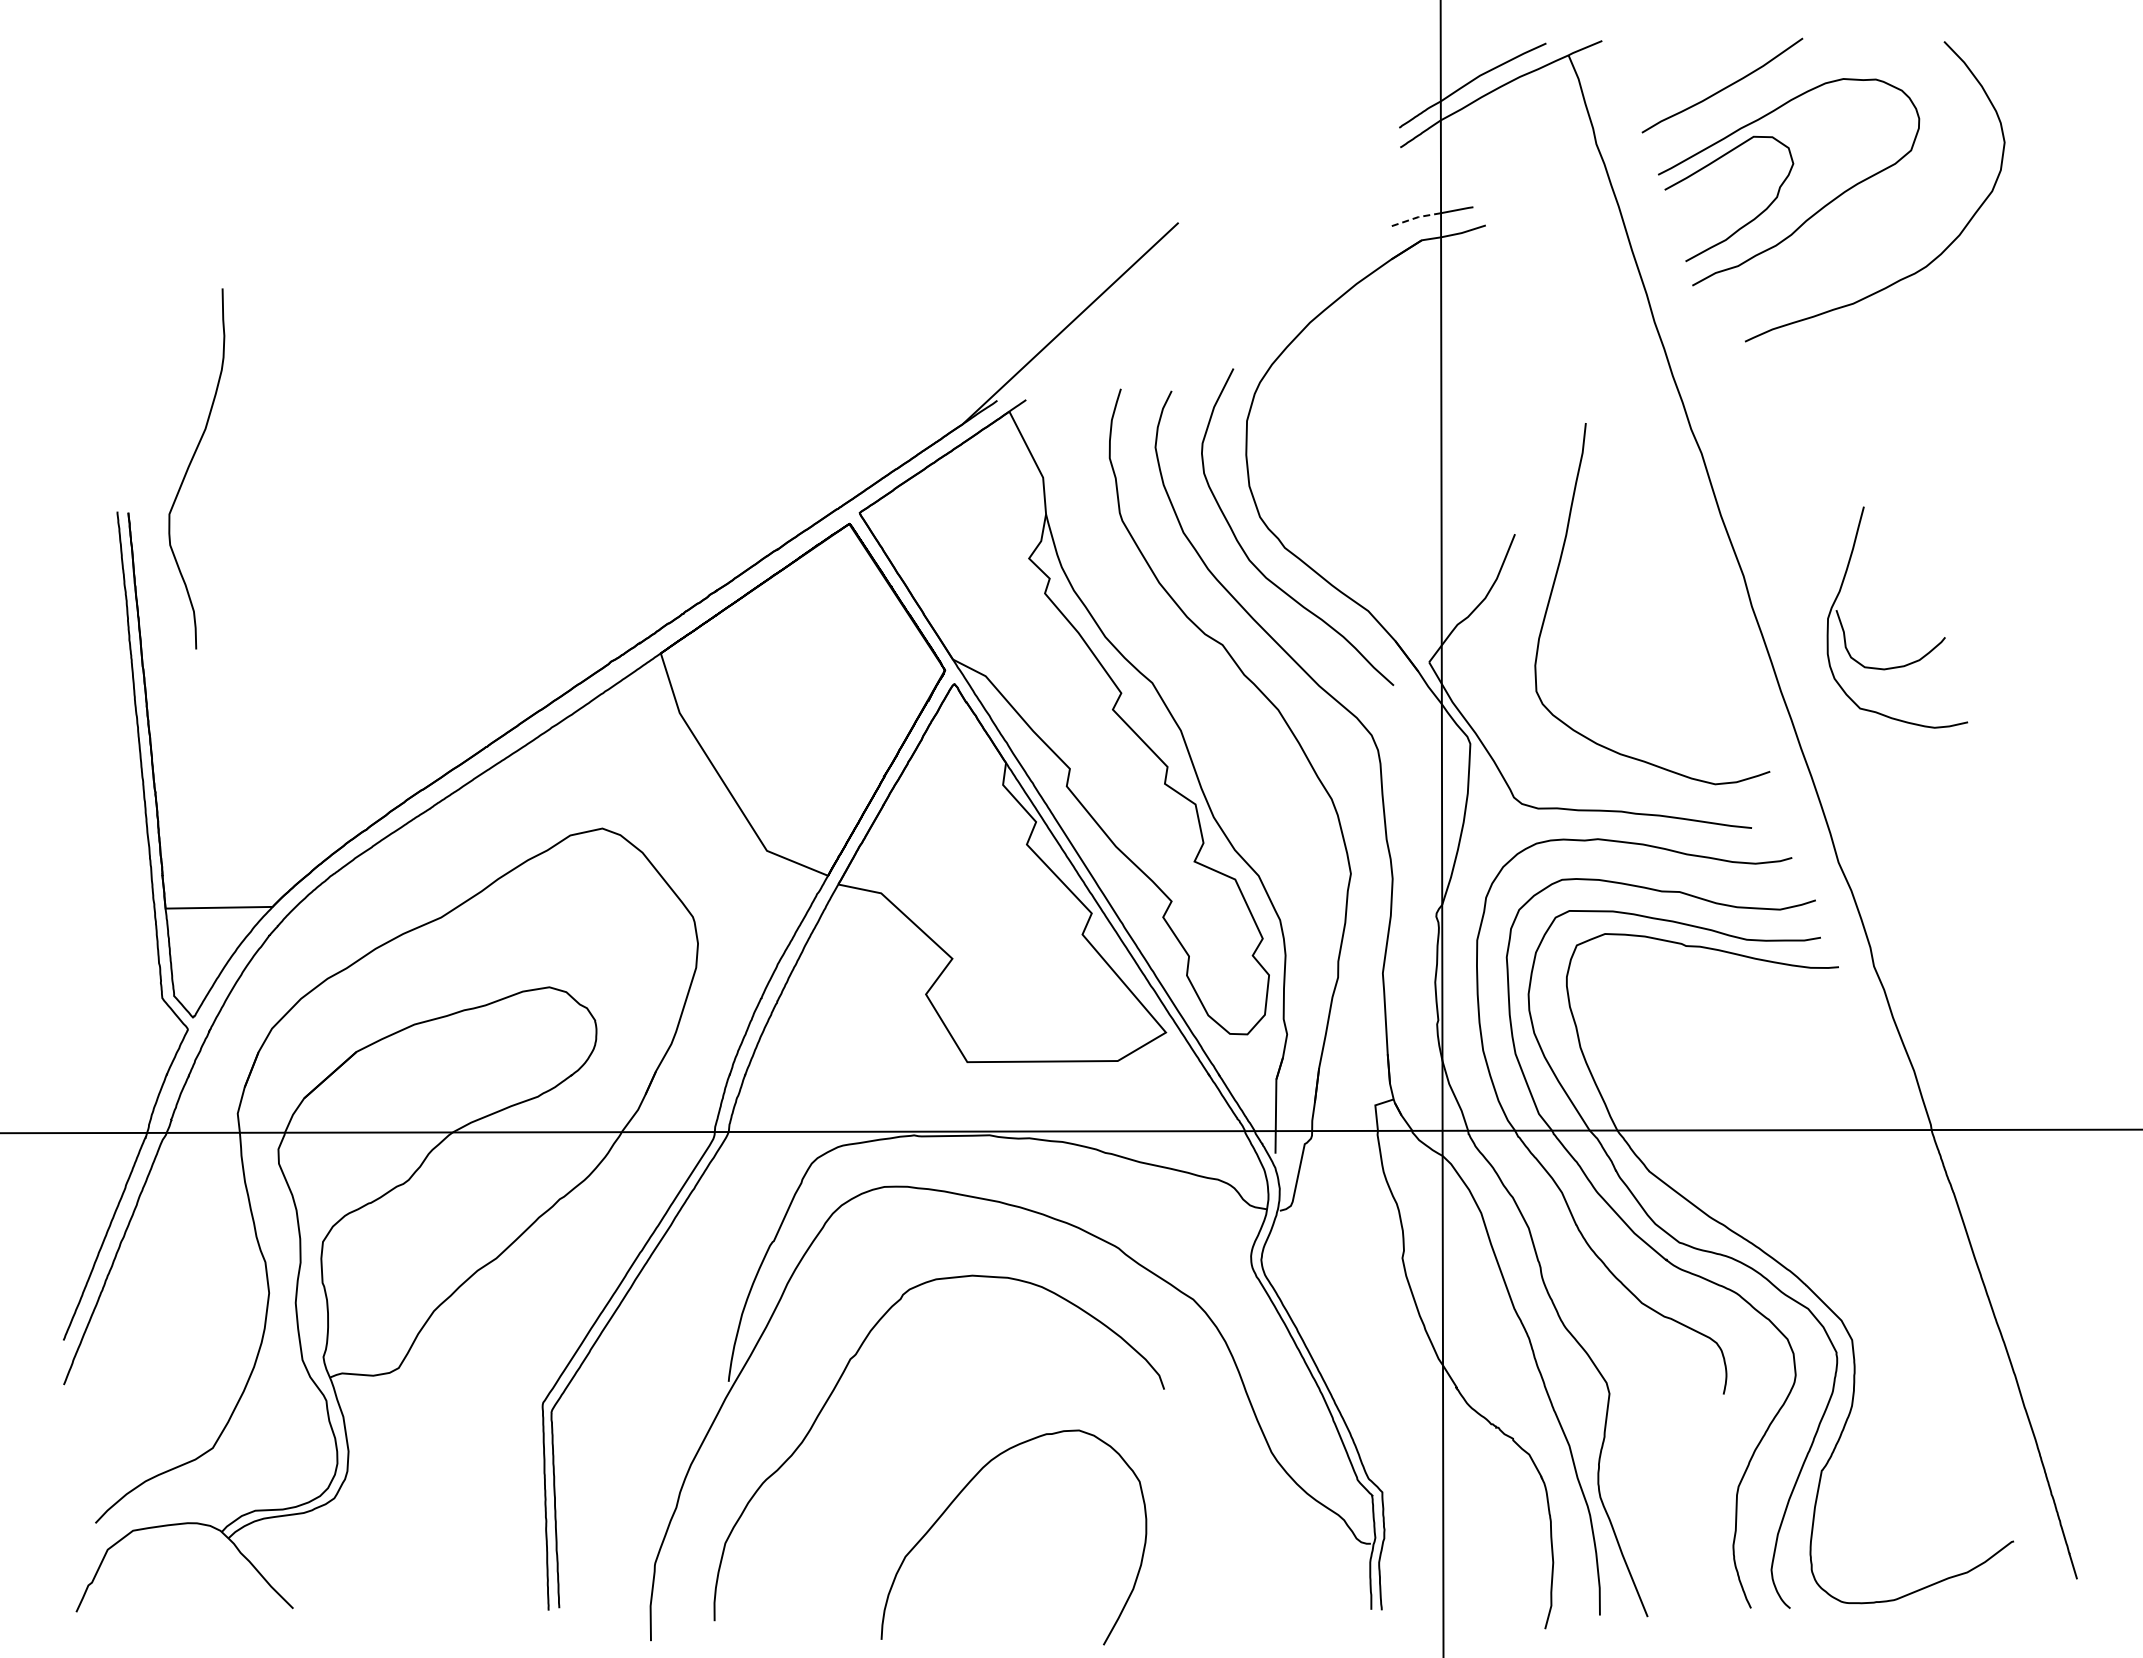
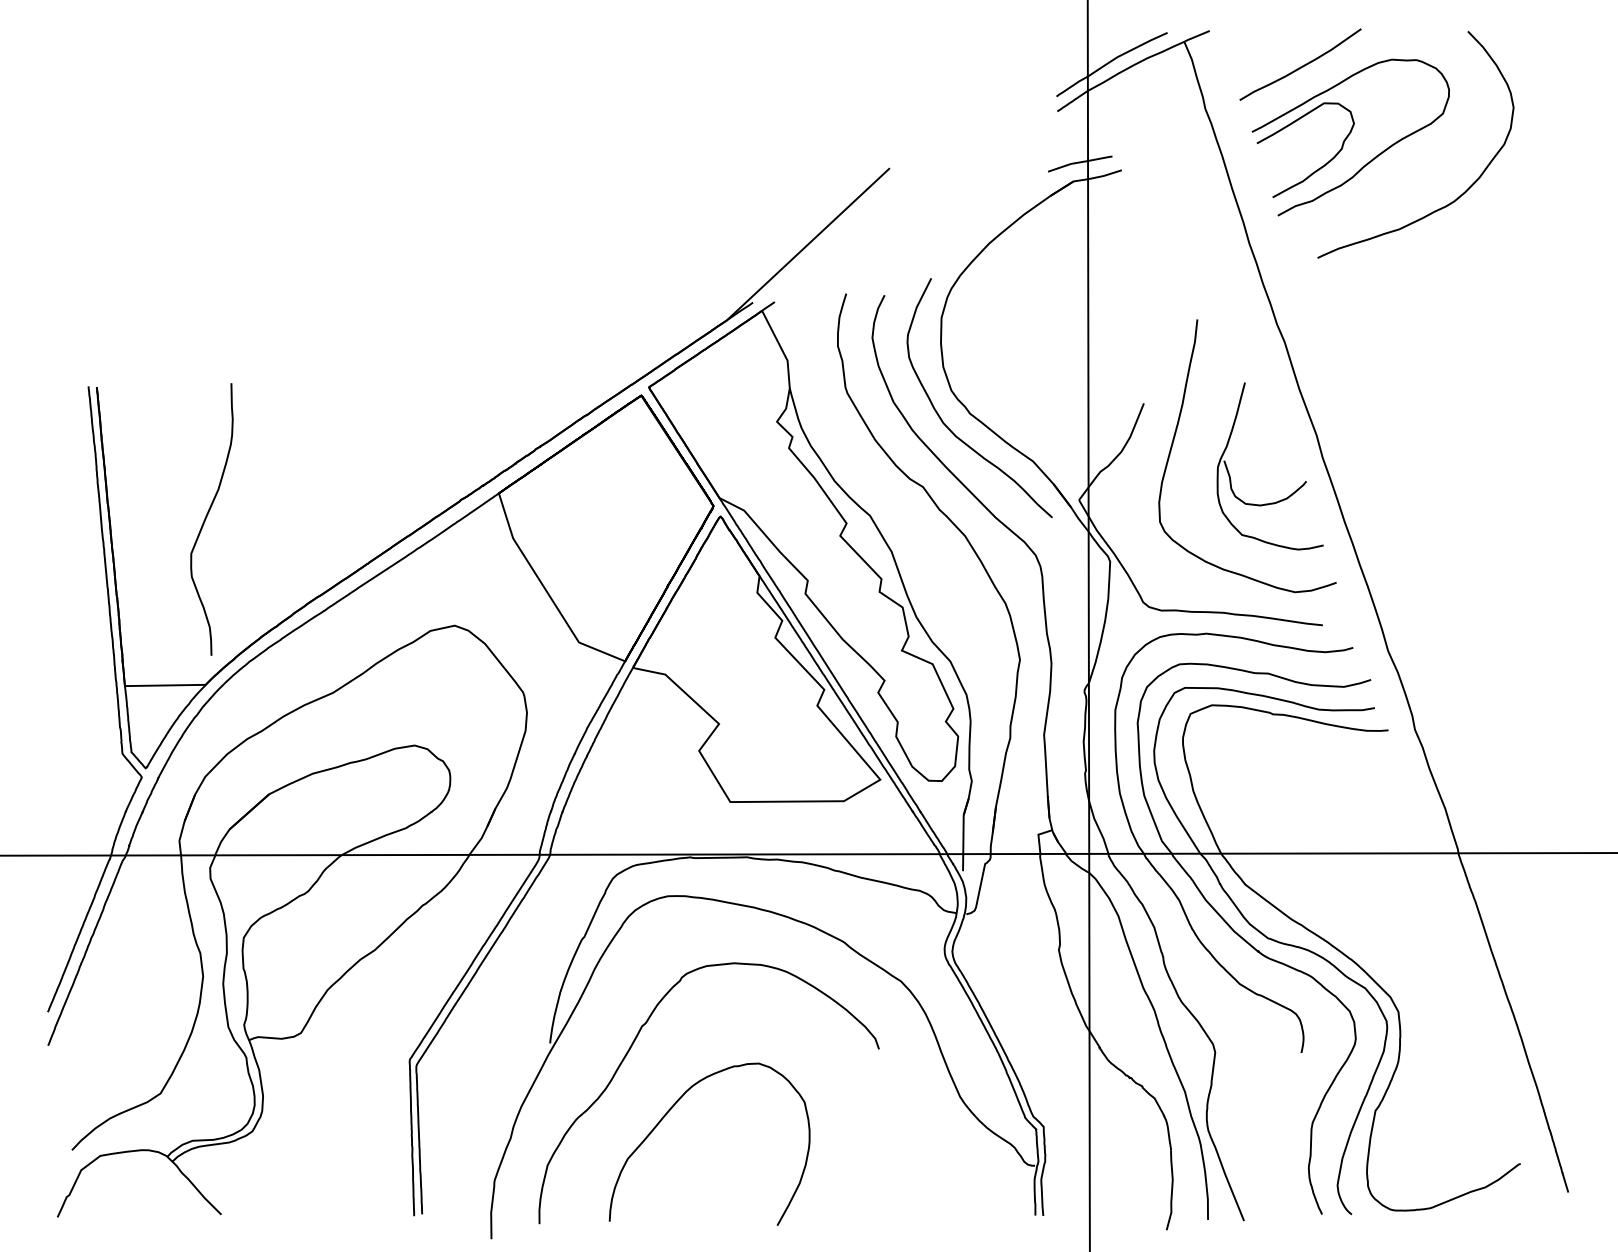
line: (1413, 218) -> (1067, 165), dashed -> solid
curve: (190, 465) -> (207, 516), moved
part: (1923, 655) -> (1289, 494), moved
curve: (960, 1494) -> (669, 1111), moved

